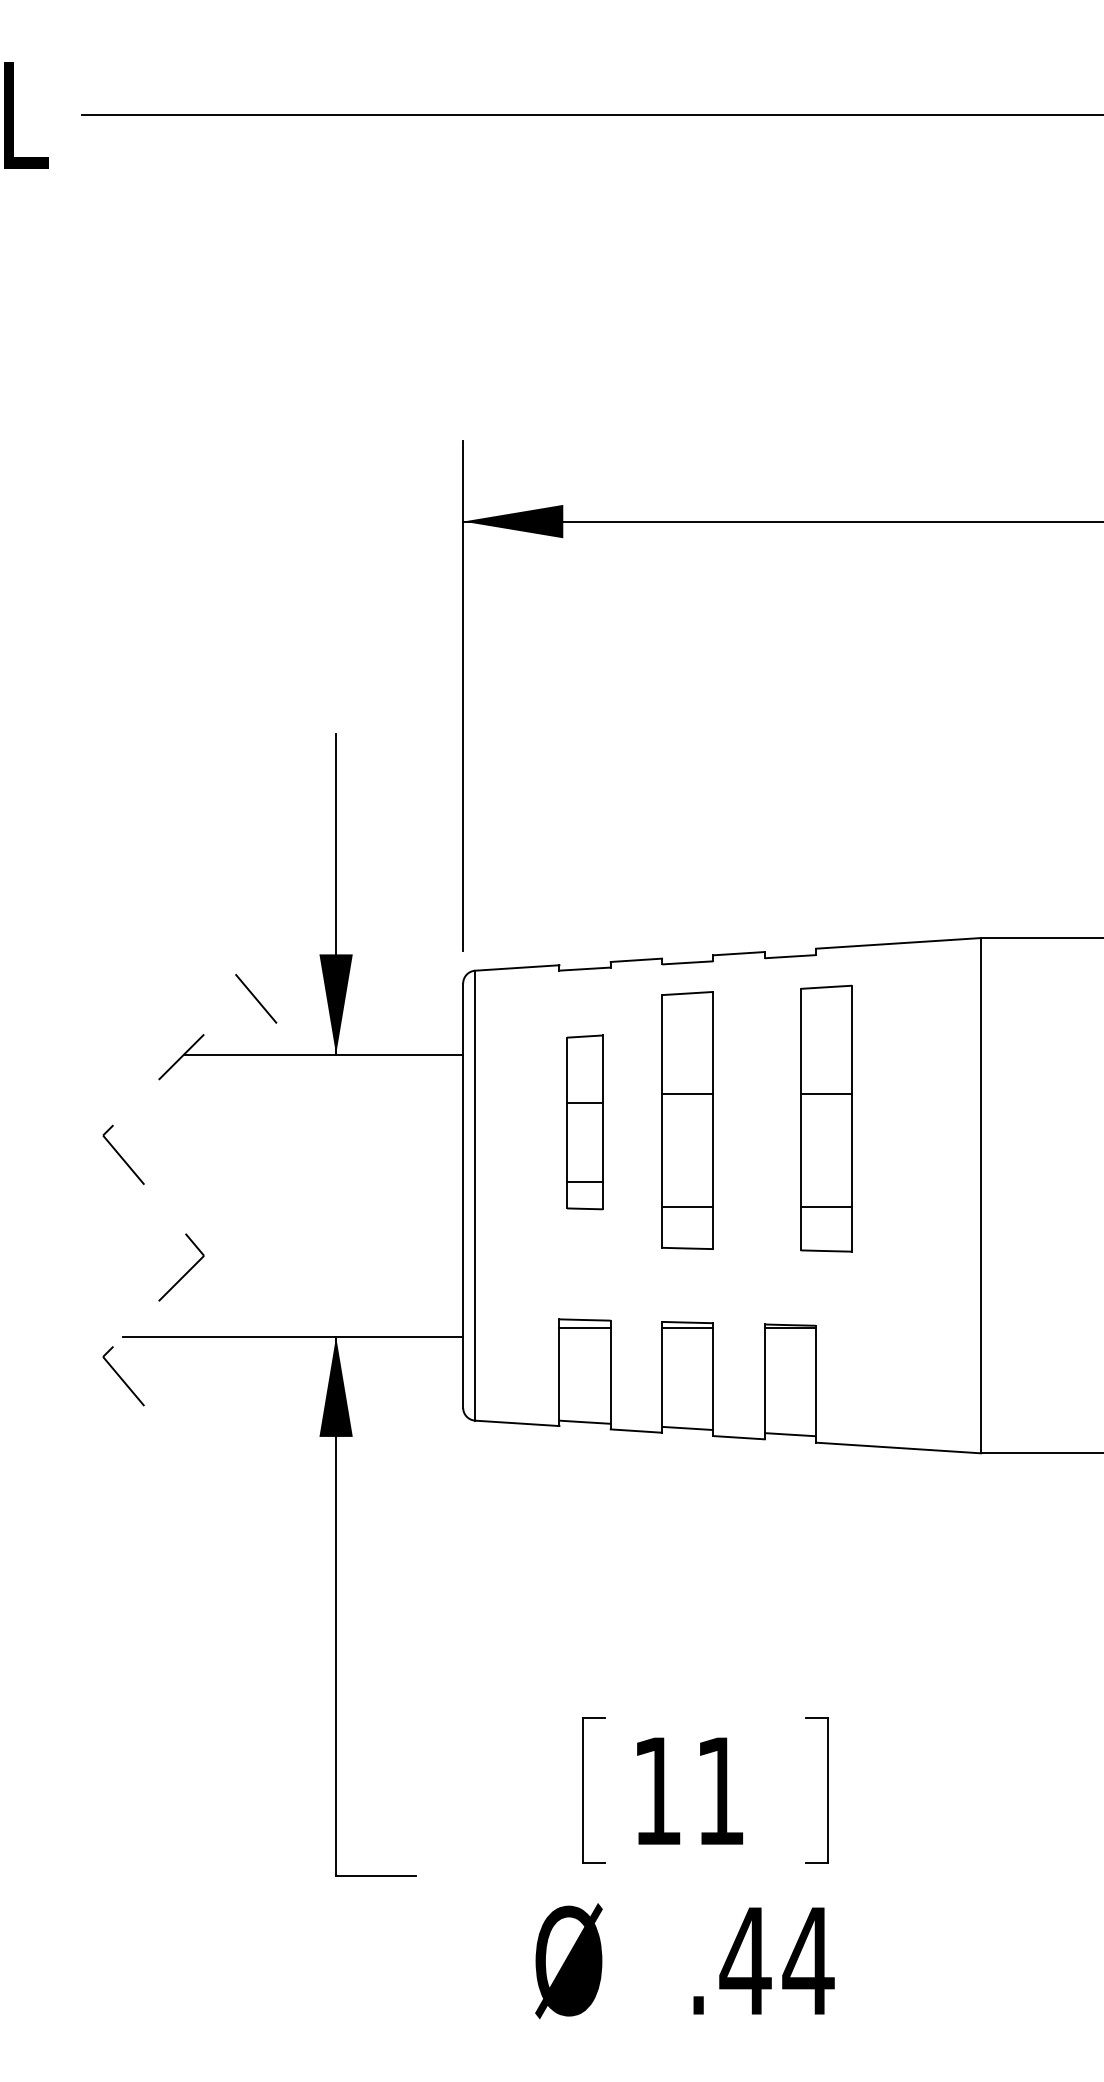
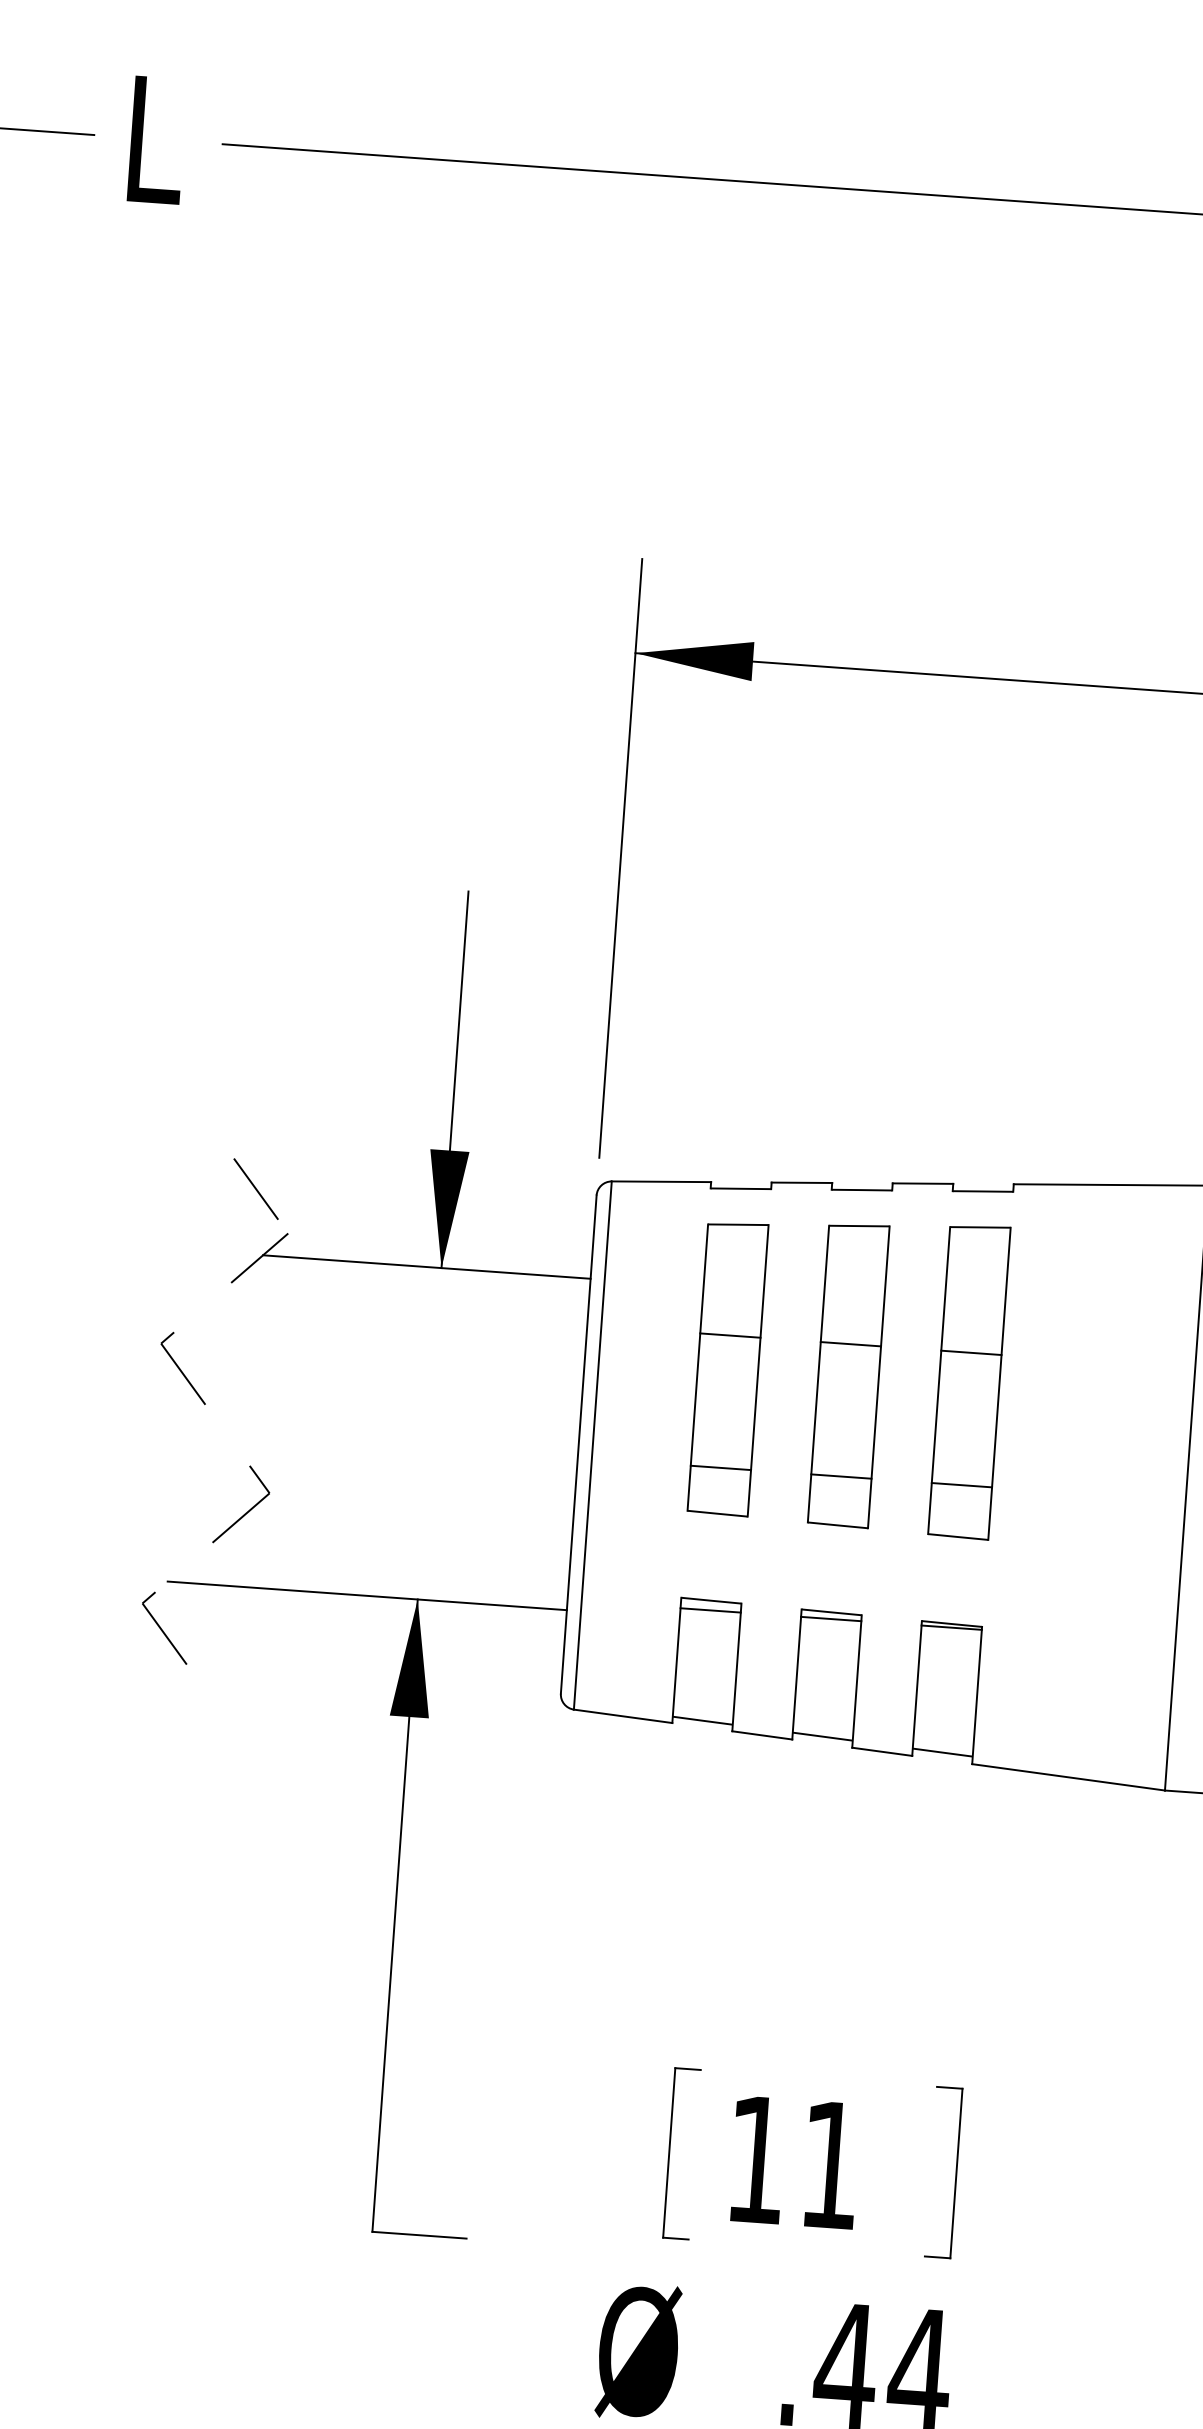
line: (256, 998) -> (256, 1188), moved
part: (826, 1118) -> (969, 1381), moved
part: (584, 1122) -> (727, 1368), size x1.43

